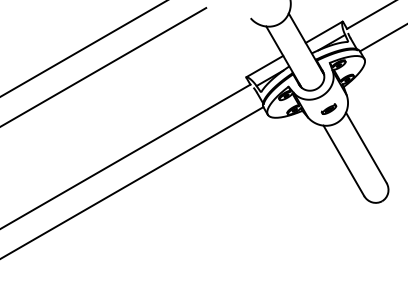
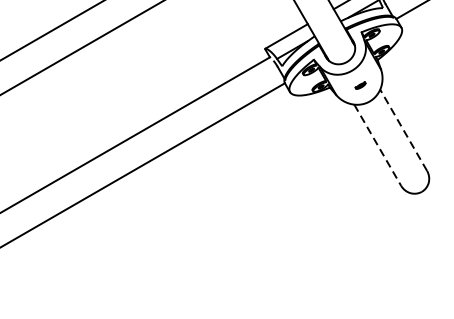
part: (328, 108) -> (360, 84), size x0.6
line: (366, 147) -> (403, 129), solid -> dashed
line: (343, 160) -> (377, 144), solid -> dashed

